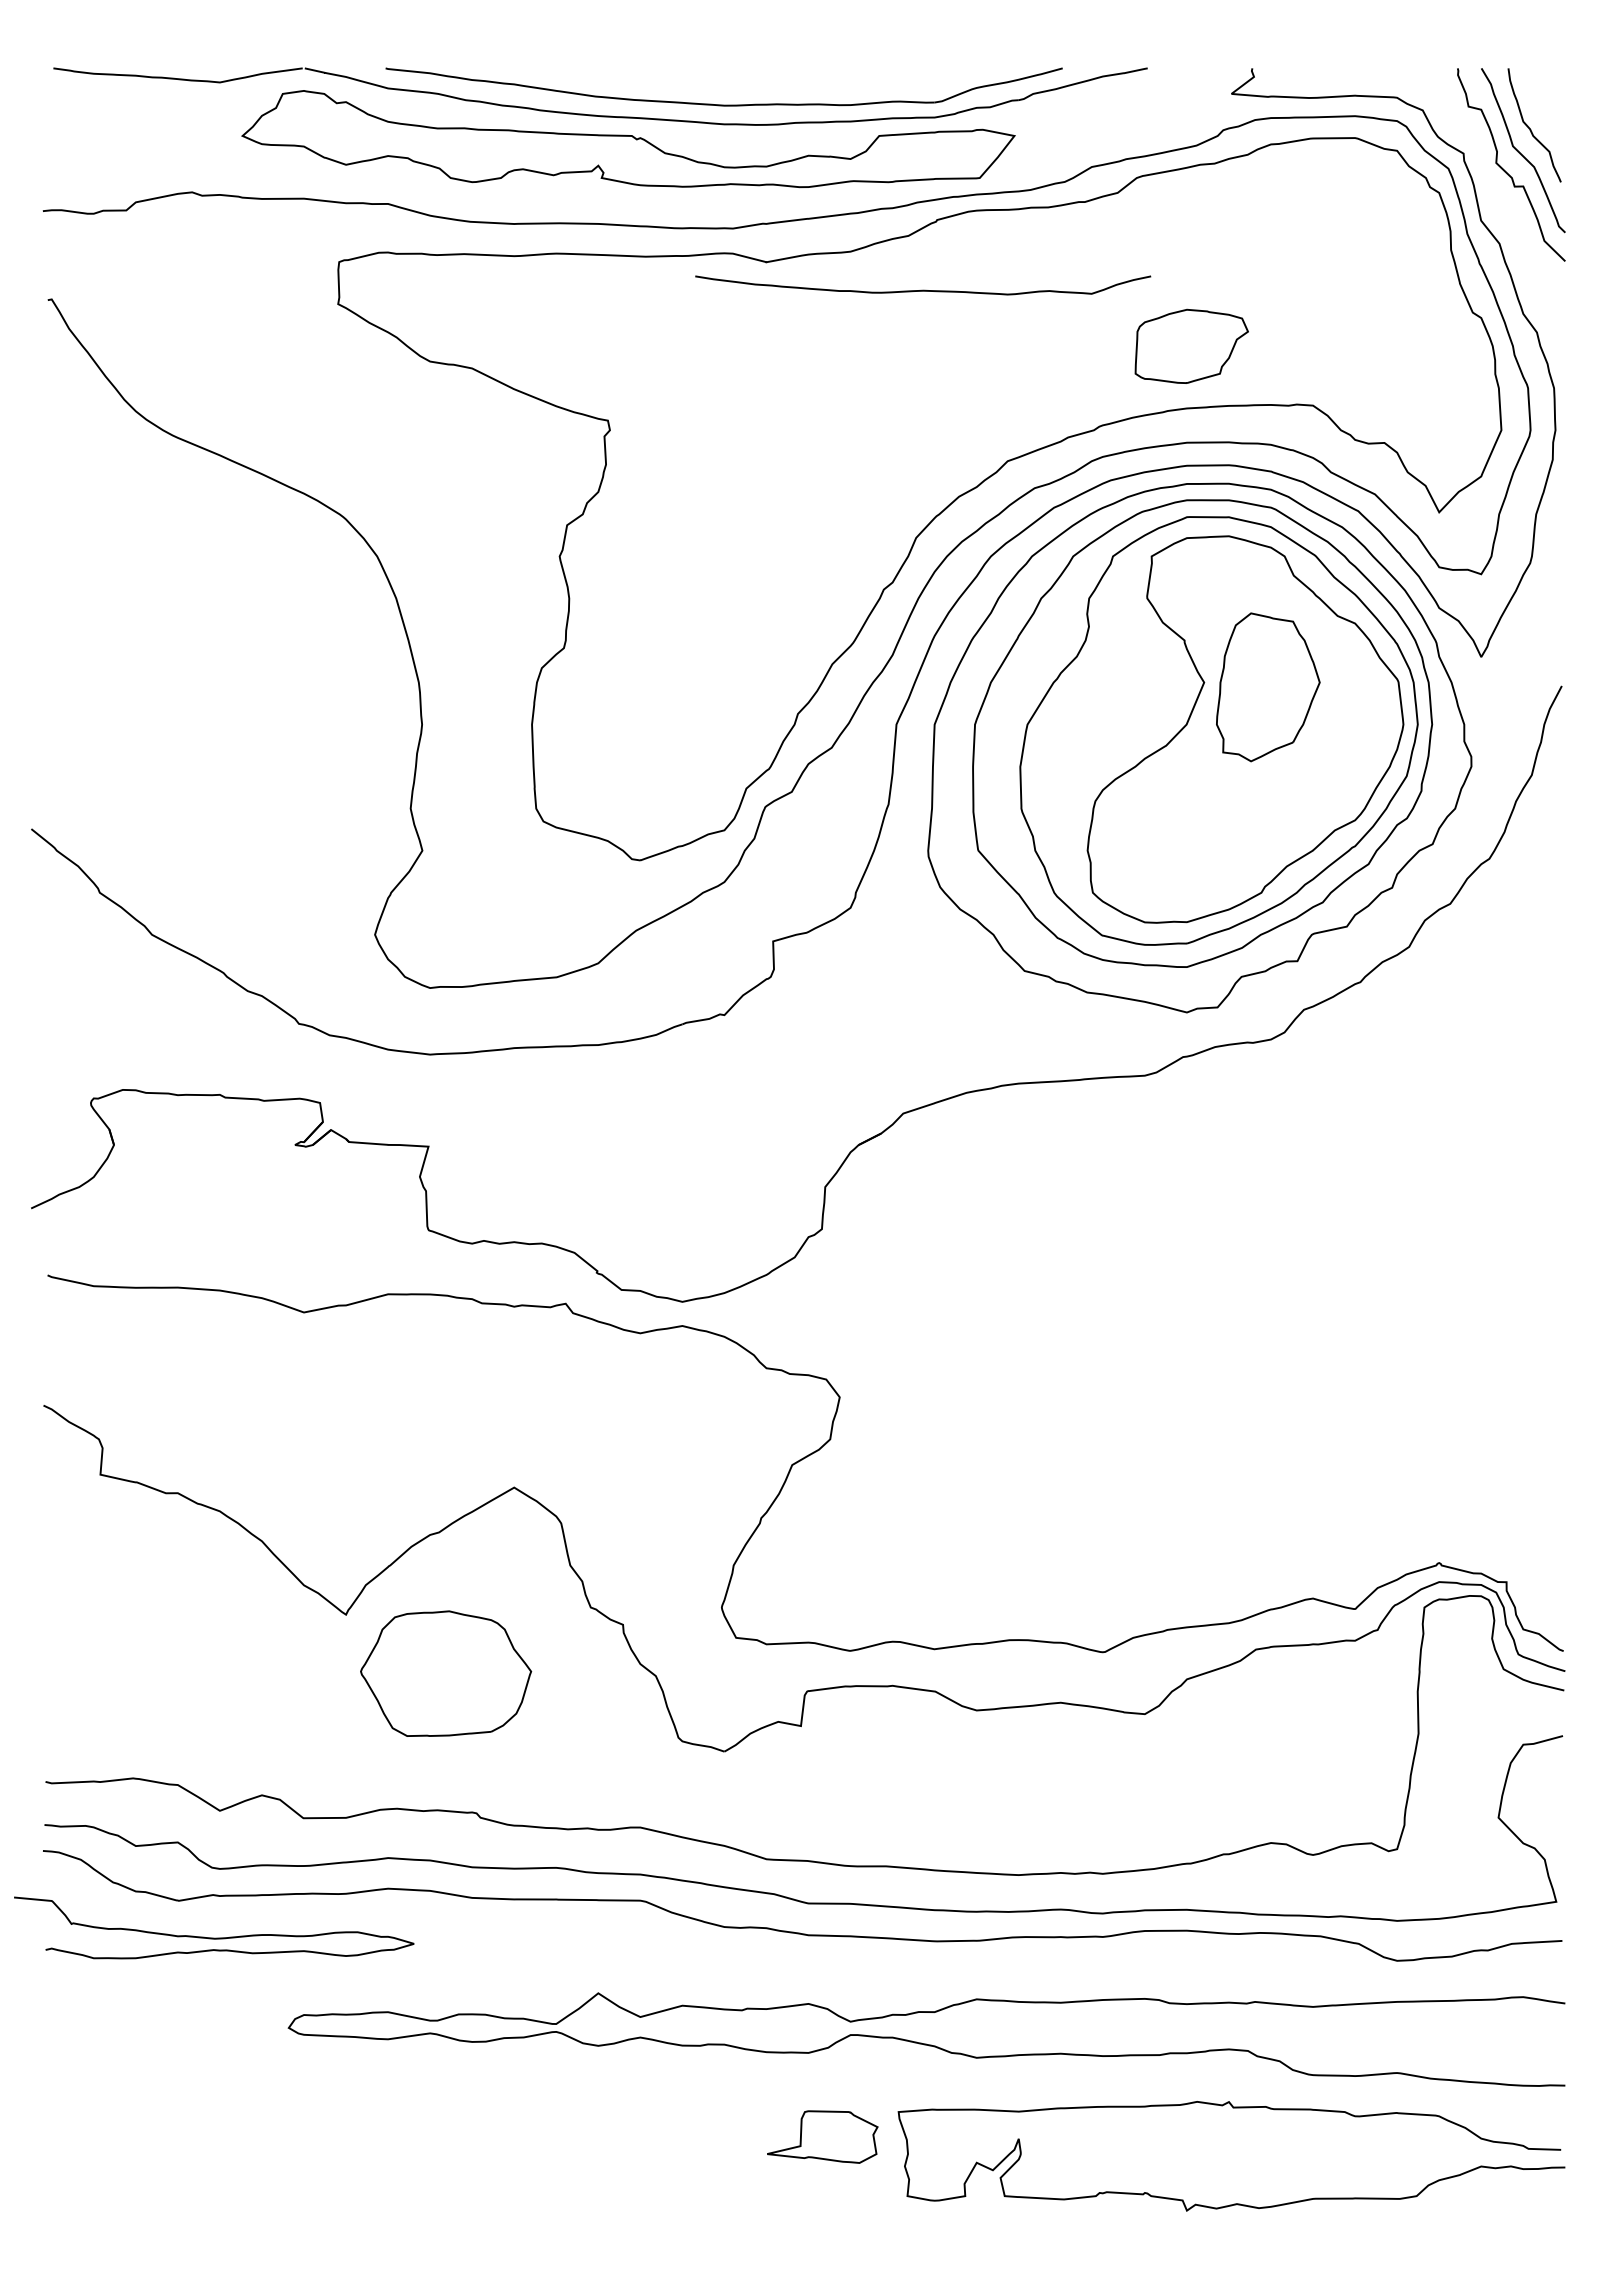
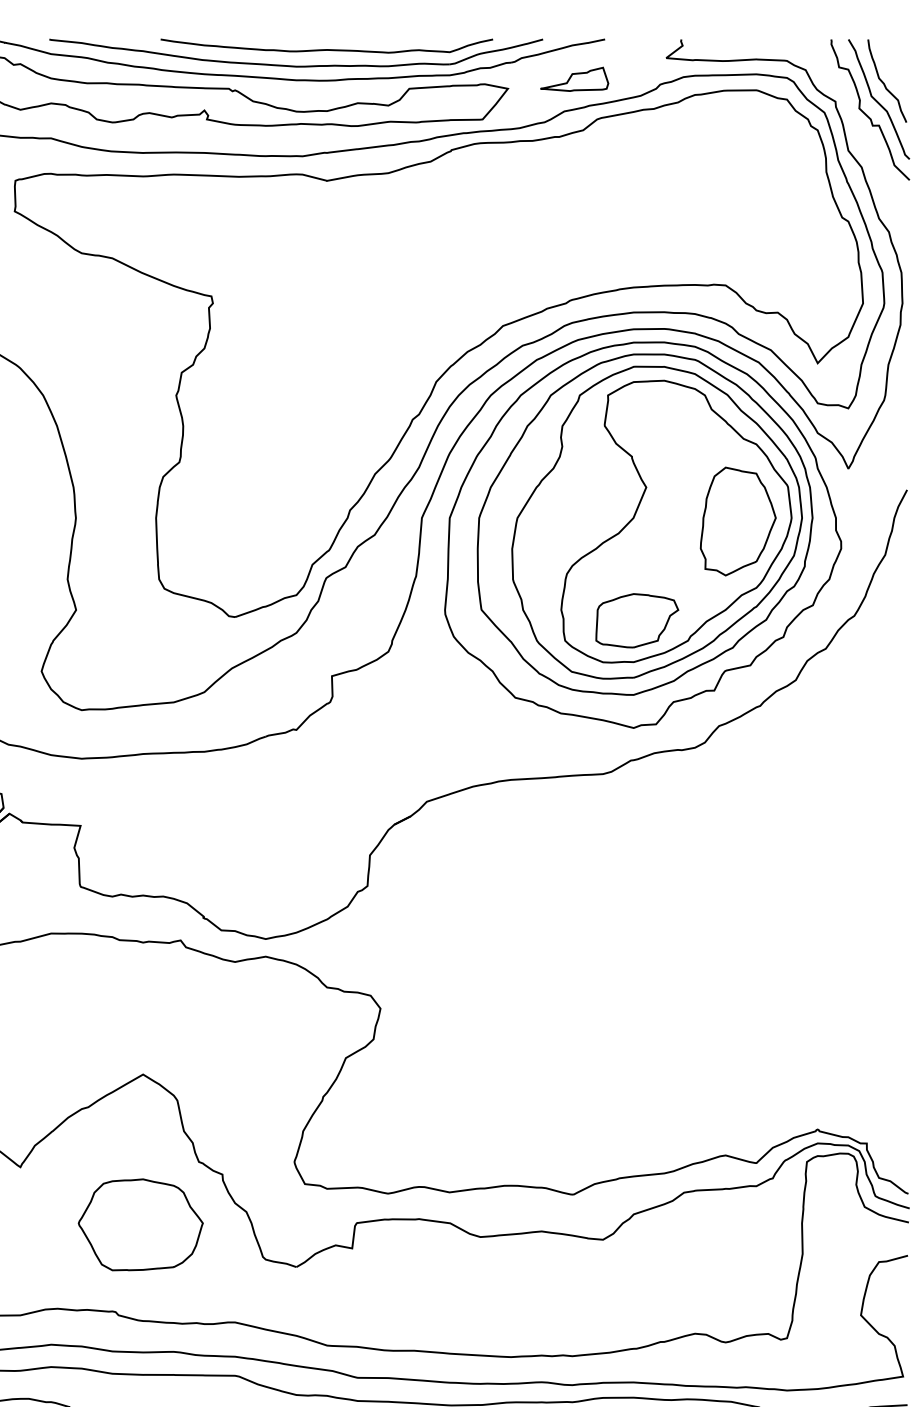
part: (1105, 122) -> (574, 78), added
curve: (923, 289) -> (327, 49), moved
part: (1191, 345) -> (637, 620), moved
part: (1268, 687) -> (738, 521), moved
part: (446, 1673) -> (141, 1224), moved

